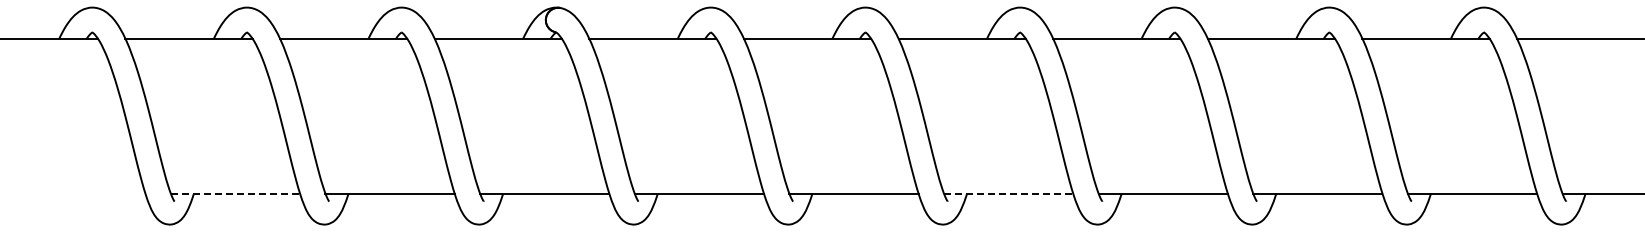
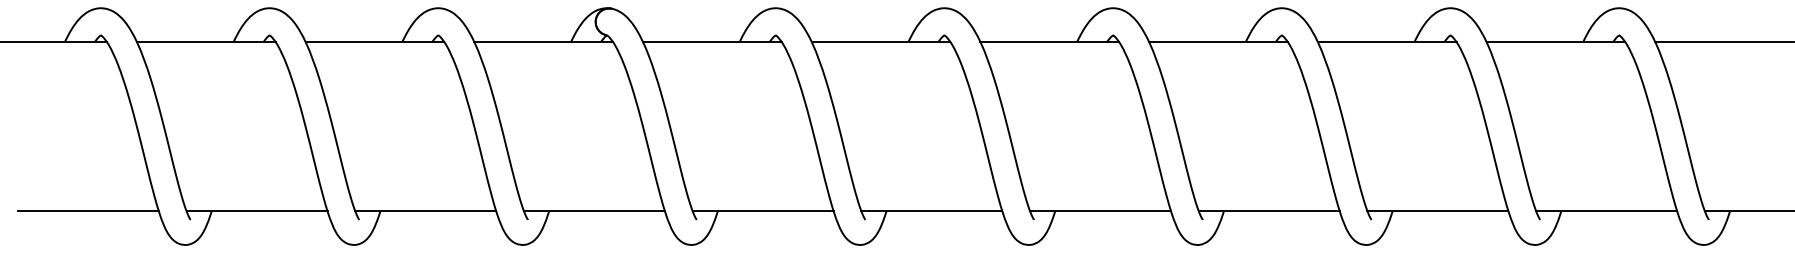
line: (80, 193) -> (87, 211), added
line: (235, 193) -> (257, 211), dashed -> solid
line: (1008, 193) -> (1100, 211), dashed -> solid

